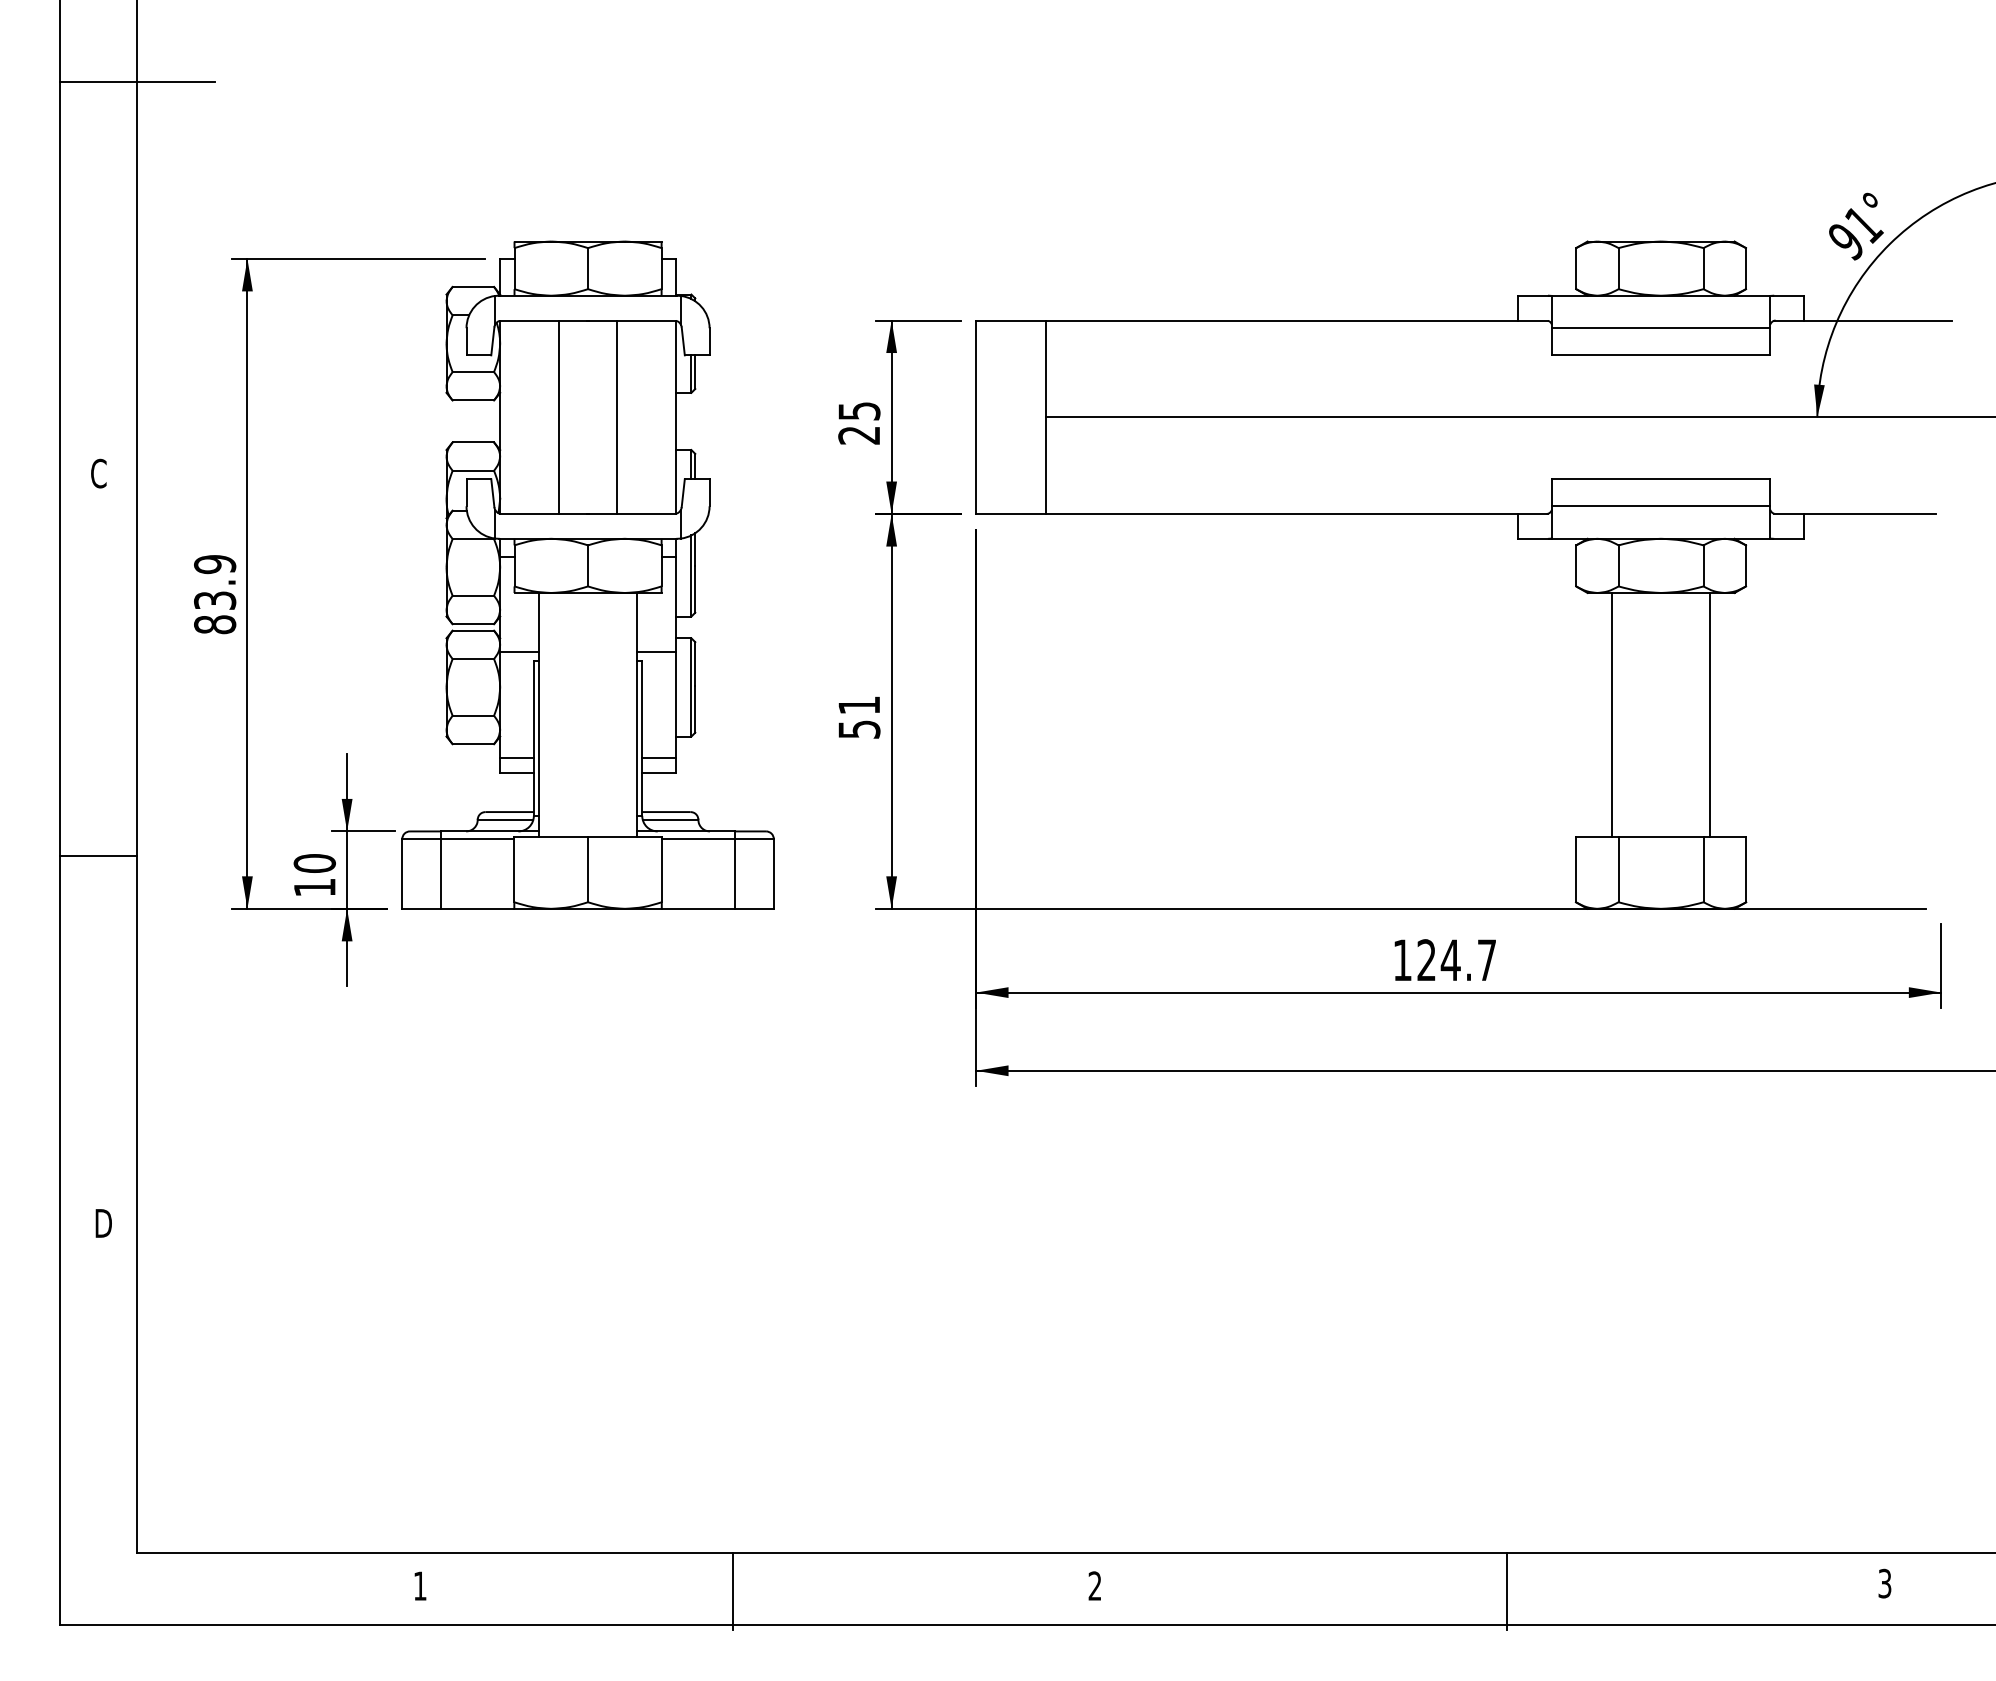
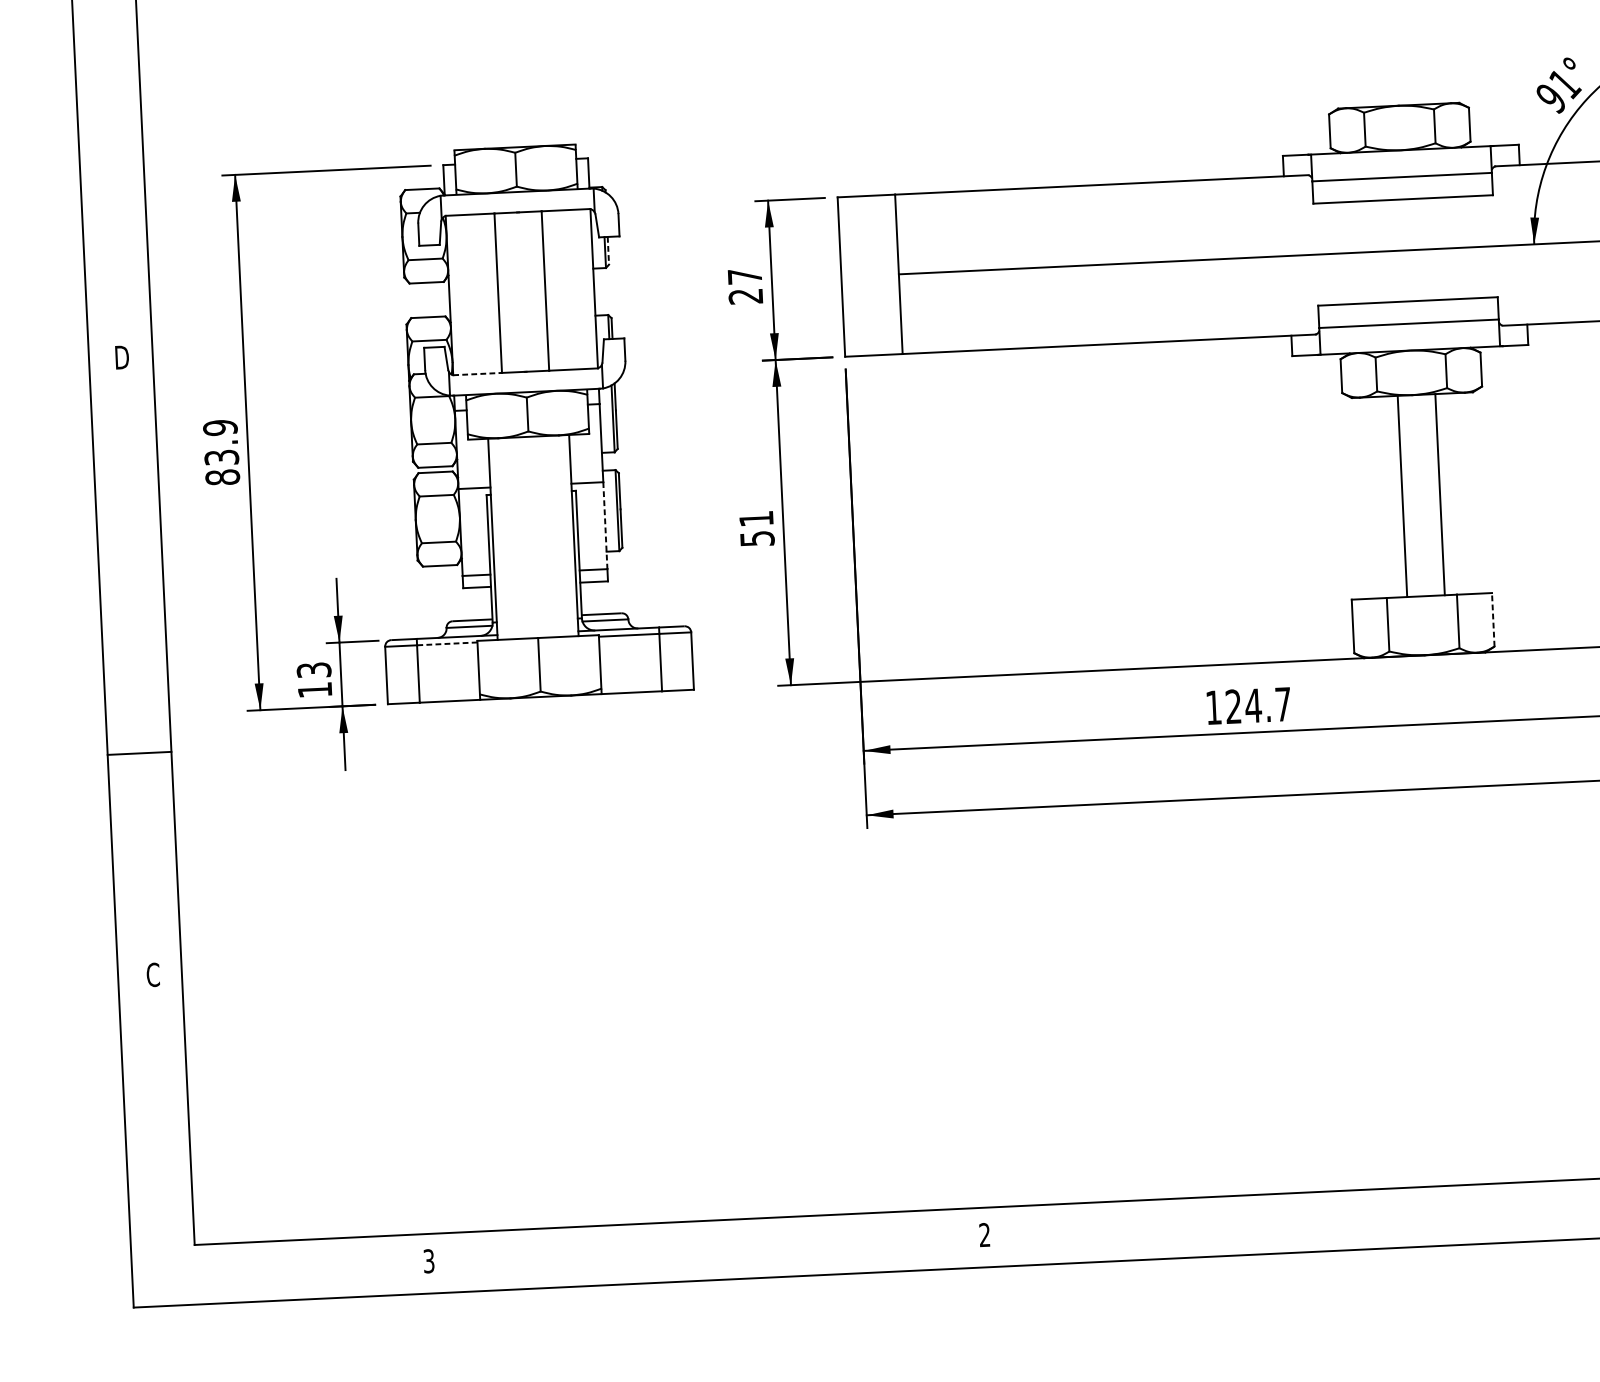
line: (136, 82) -> (136, 33), removed
line: (695, 372) -> (608, 251), solid -> dashed
text: (859, 411) -> (745, 276), 25 -> 27
text: (99, 473) -> (121, 357), C -> D
line: (529, 514) -> (477, 374), solid -> dashed
line: (675, 705) -> (605, 526), solid -> dashed
line: (1611, 715) -> (1439, 495), moved
line: (1710, 715) -> (1402, 496), moved
line: (477, 839) -> (447, 644), solid -> dashed
line: (98, 856) -> (139, 753), moved
text: (314, 863) -> (313, 670), 10 -> 13
line: (1746, 869) -> (1493, 619), solid -> dashed
text: (102, 1223) -> (153, 974), D -> C
text: (419, 1585) -> (428, 1260), 1 -> 3
line: (733, 1591) -> (687, 1253), removed
line: (1507, 1591) -> (1324, 1223), removed

